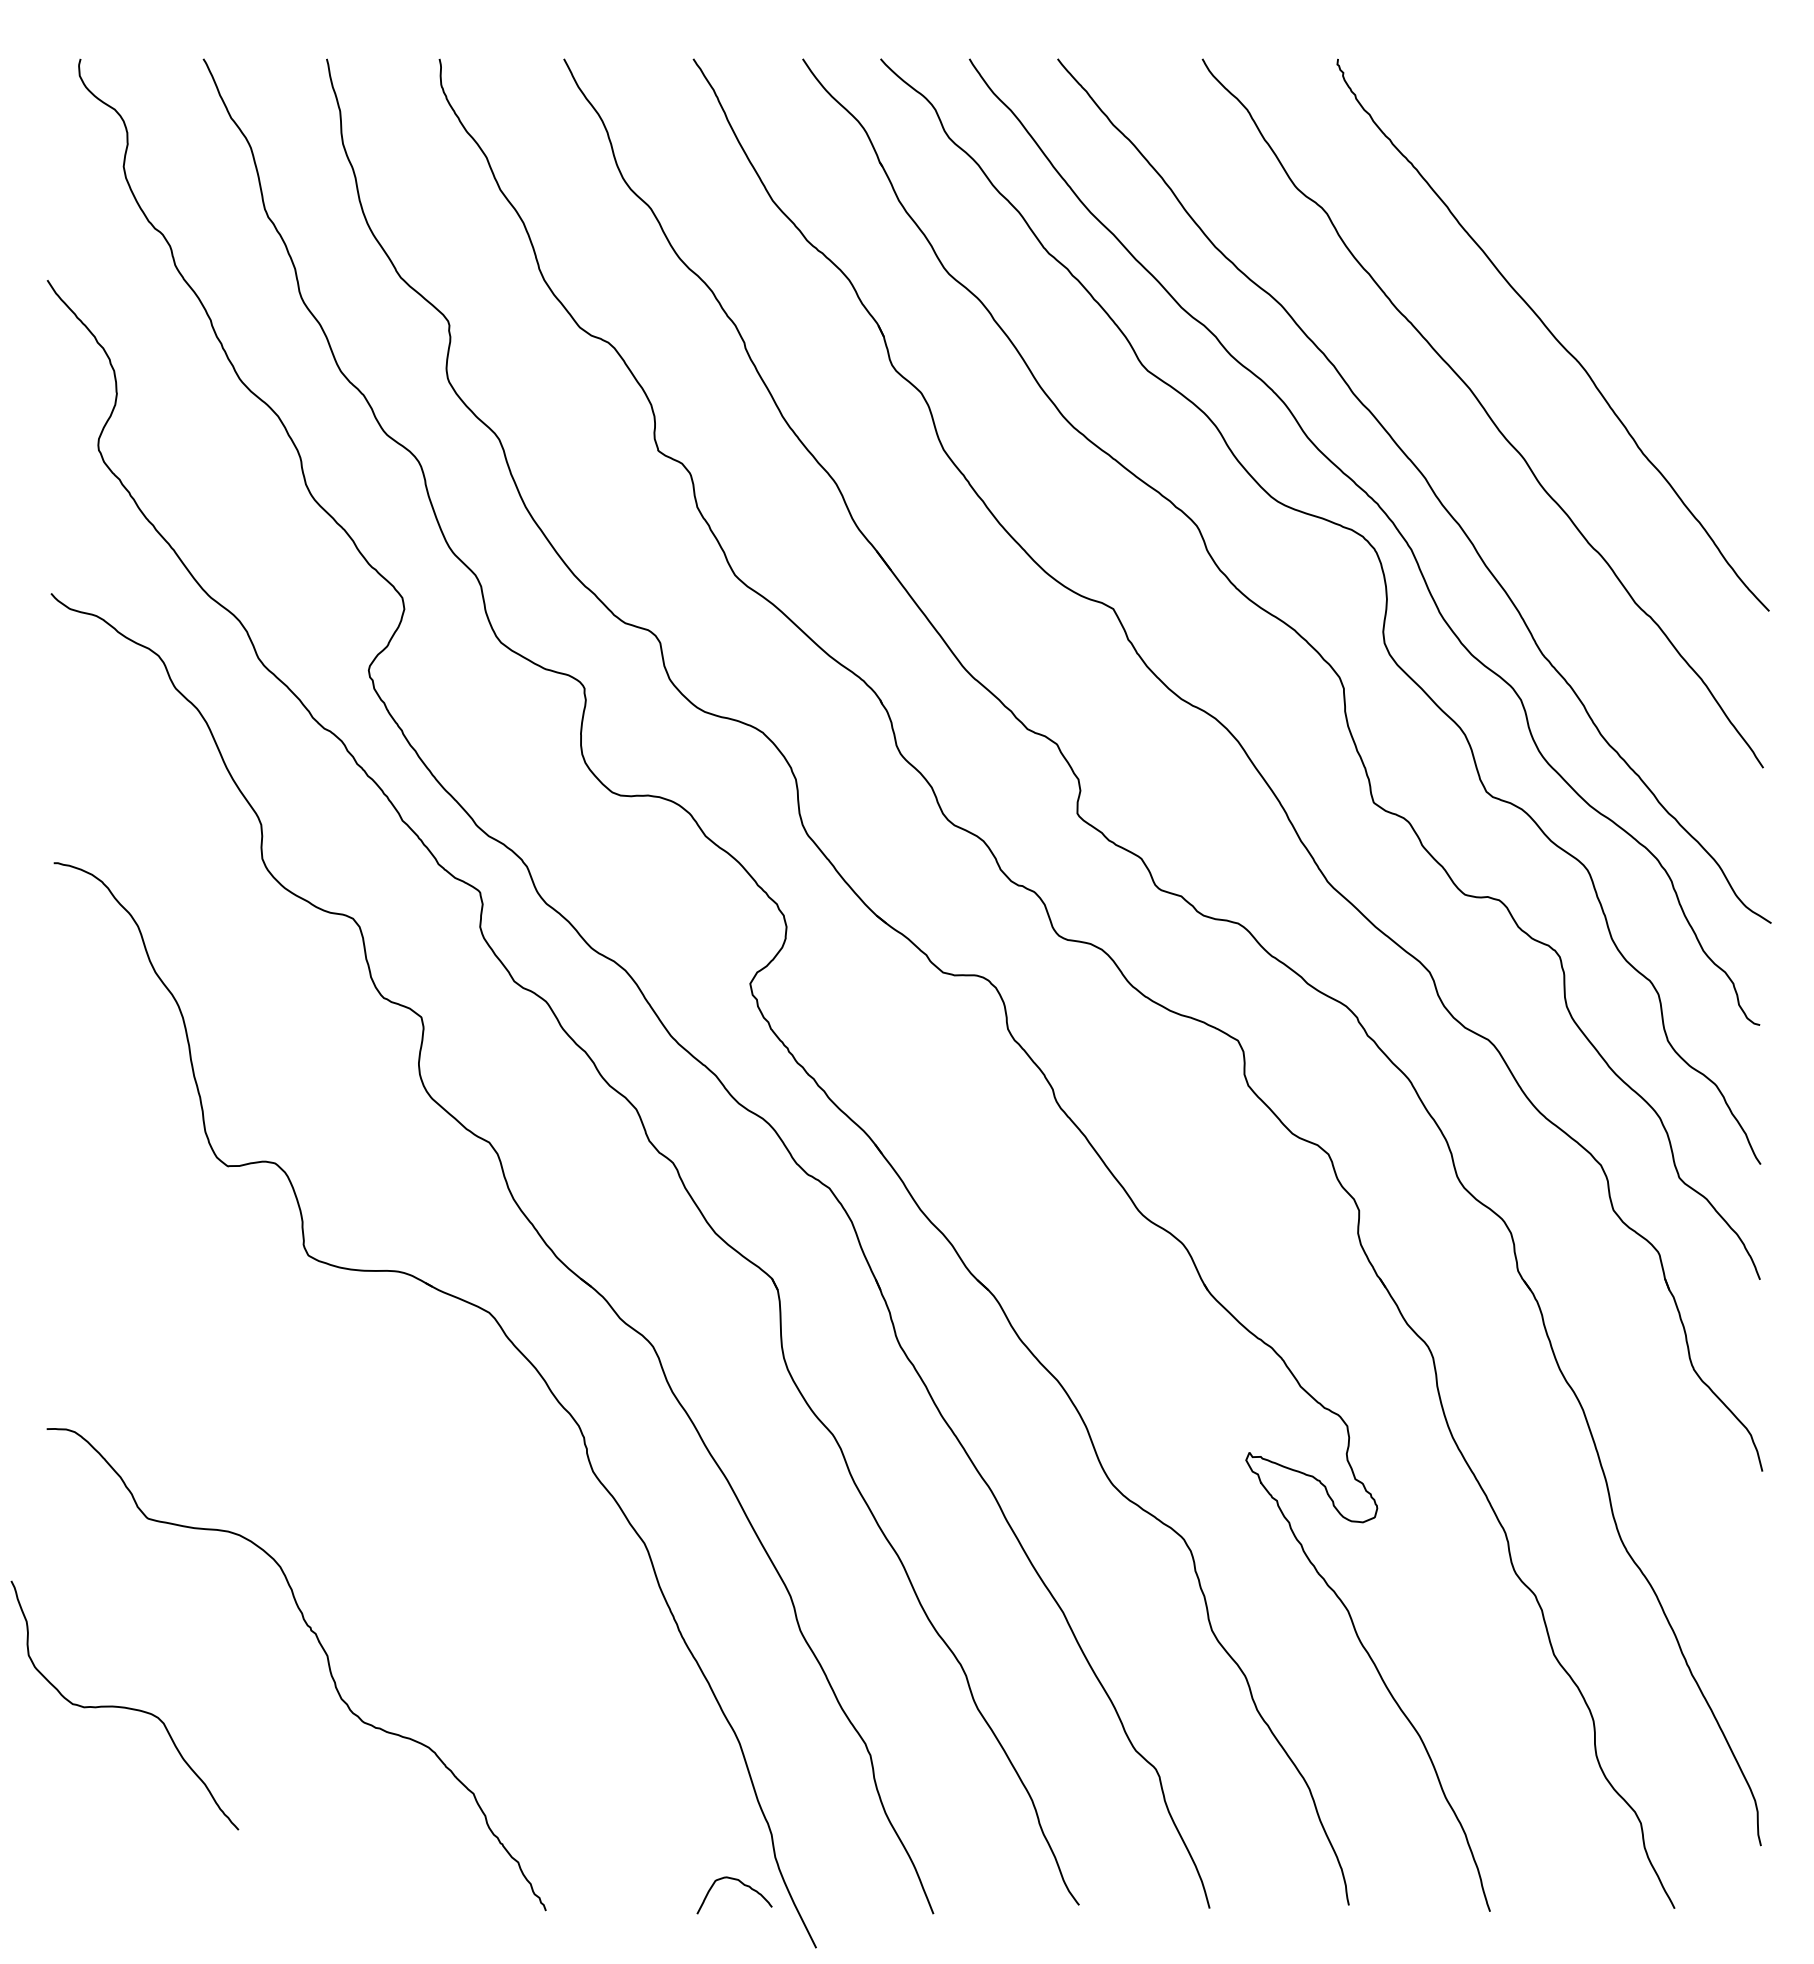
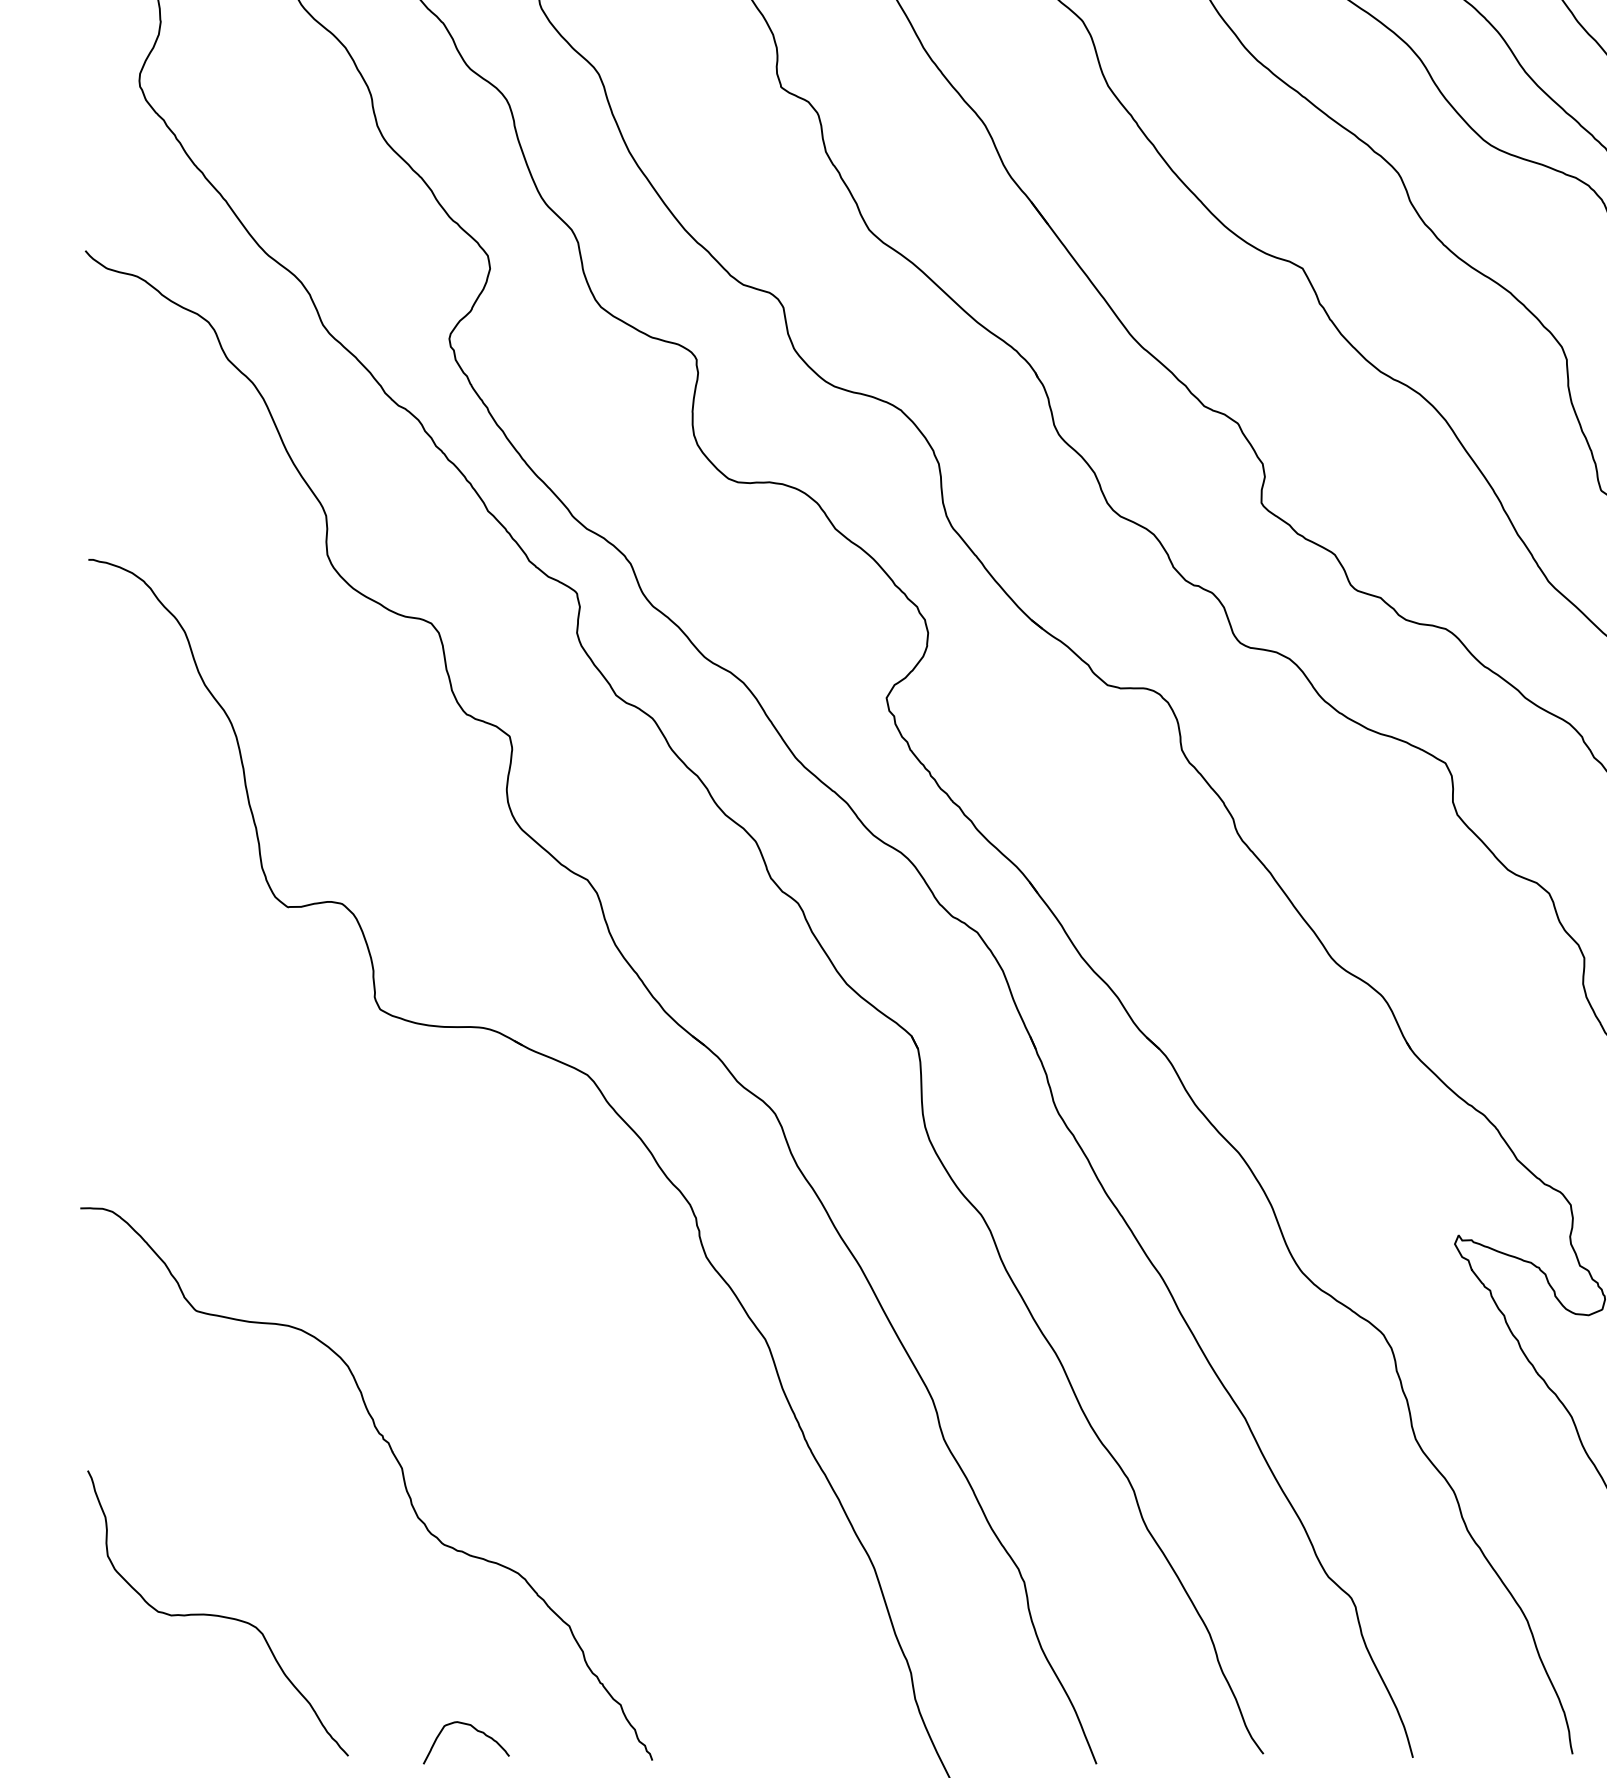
curve: (124, 1706) -> (217, 1614), moved
curve: (743, 1885) -> (476, 1731), moved

